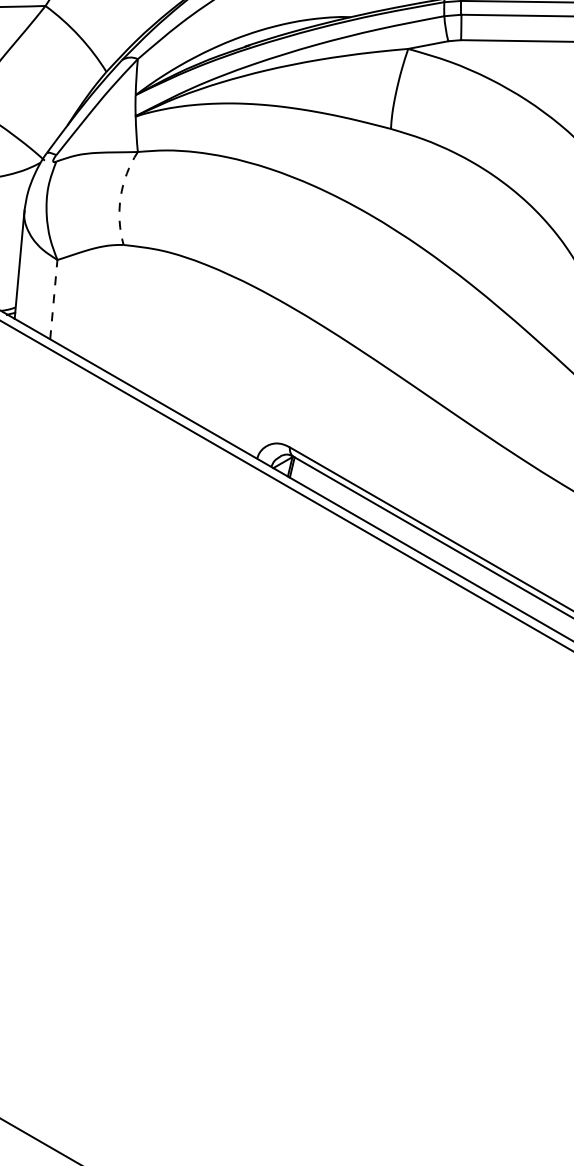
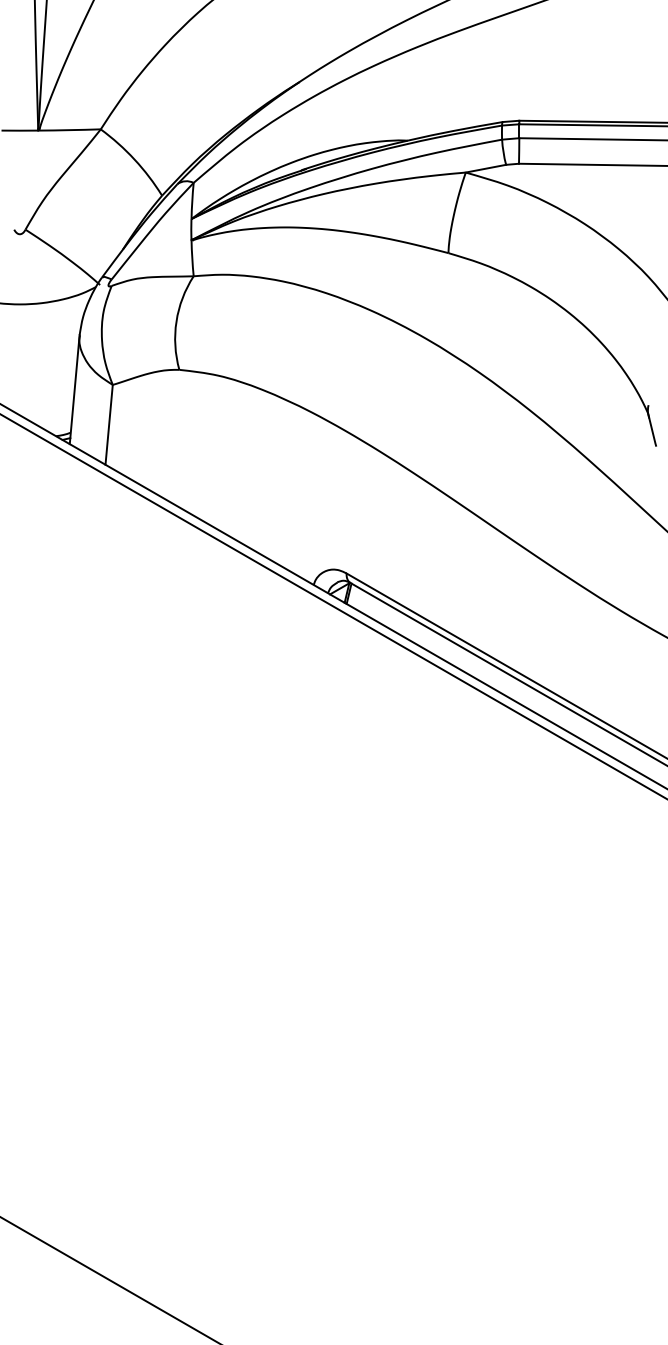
arc: (120, 196) -> (176, 321), dashed -> solid
line: (54, 299) -> (109, 424), dashed -> solid

